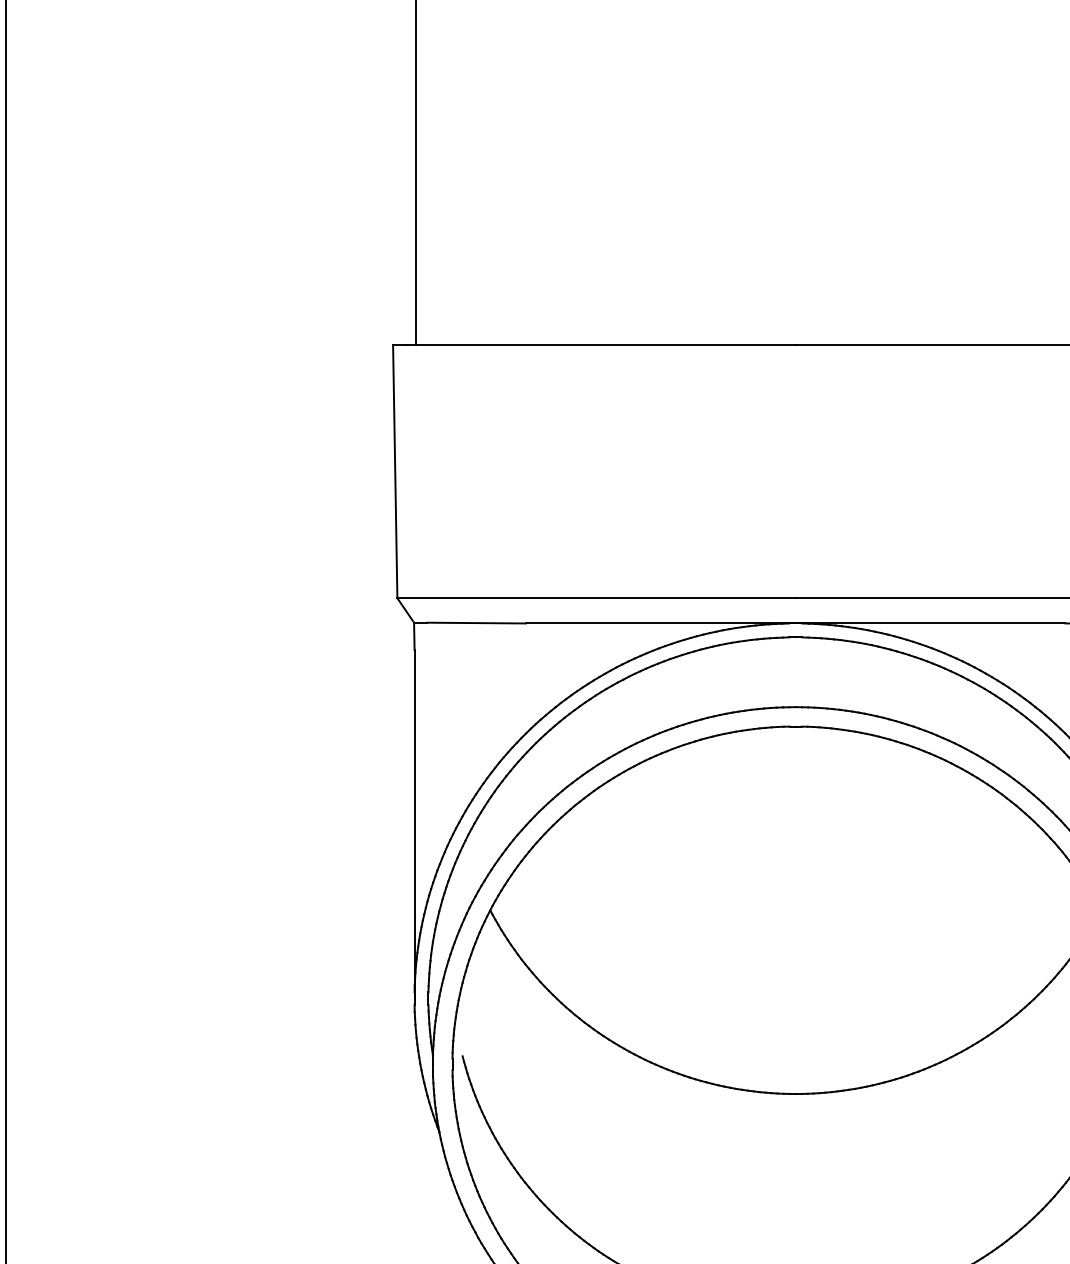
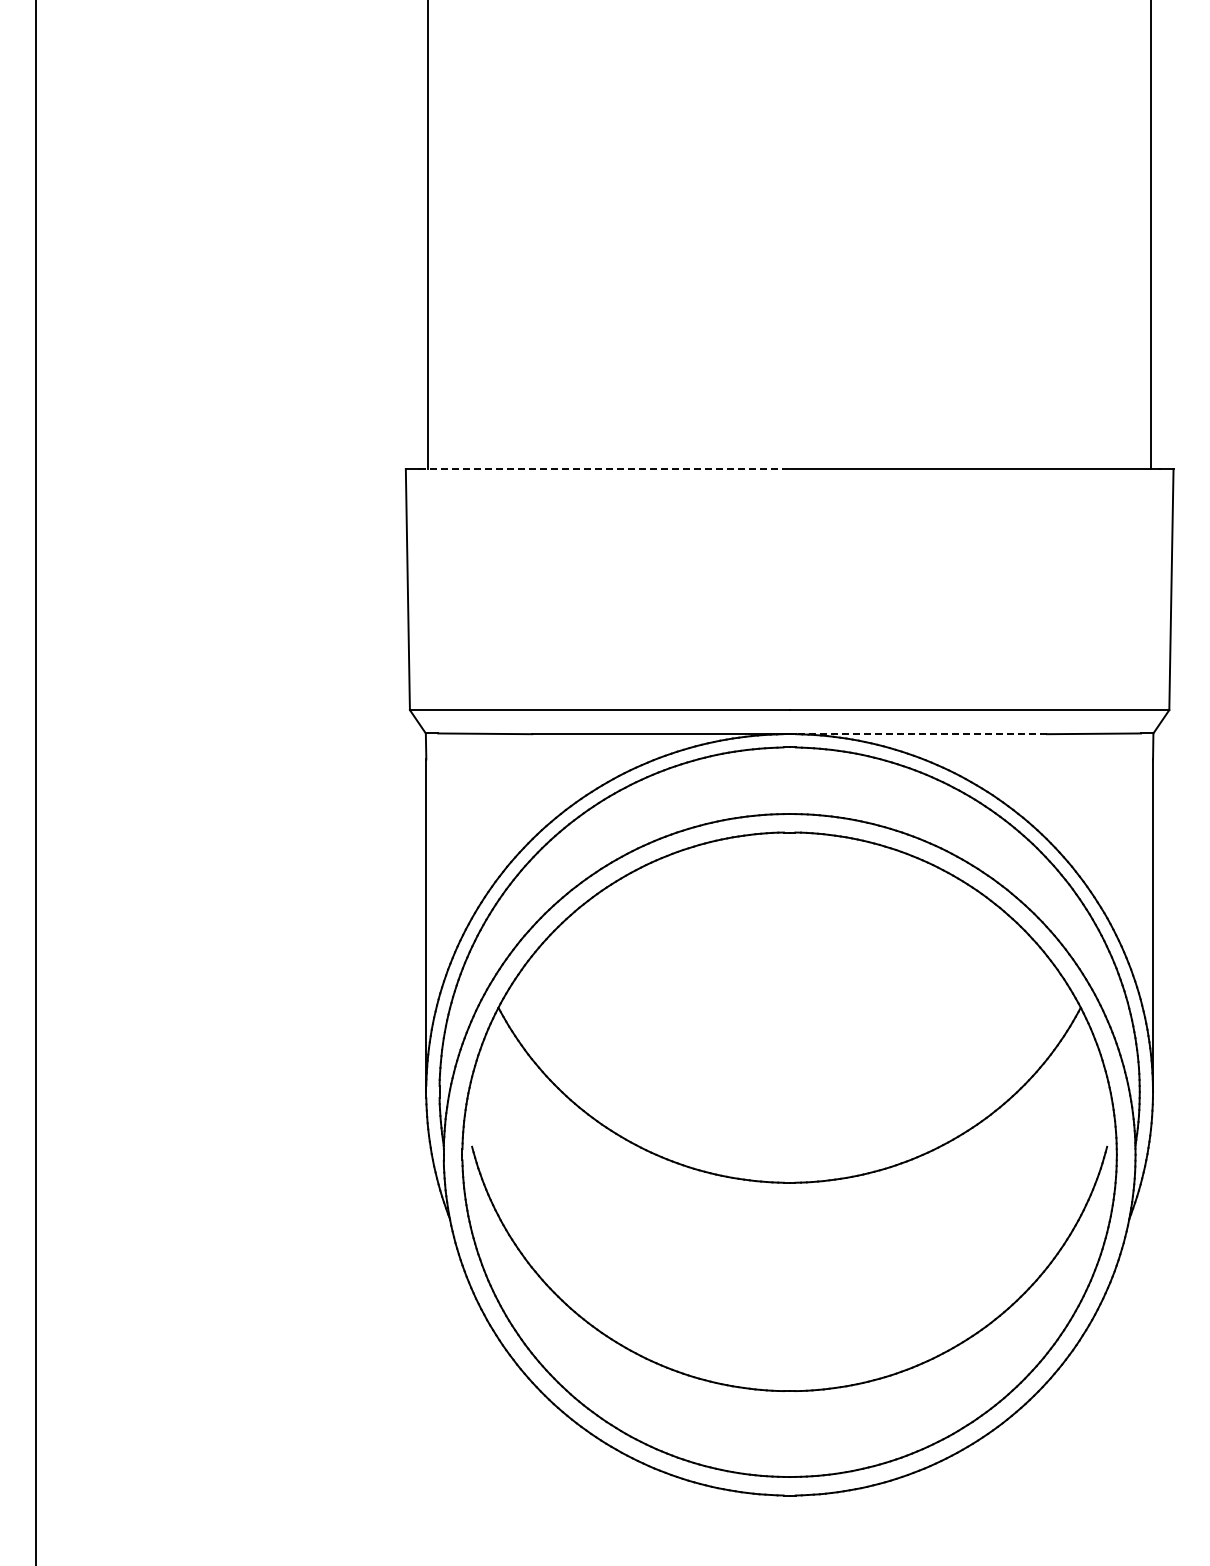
line: (601, 345) -> (604, 469), solid -> dashed
line: (930, 623) -> (918, 734), solid -> dashed

